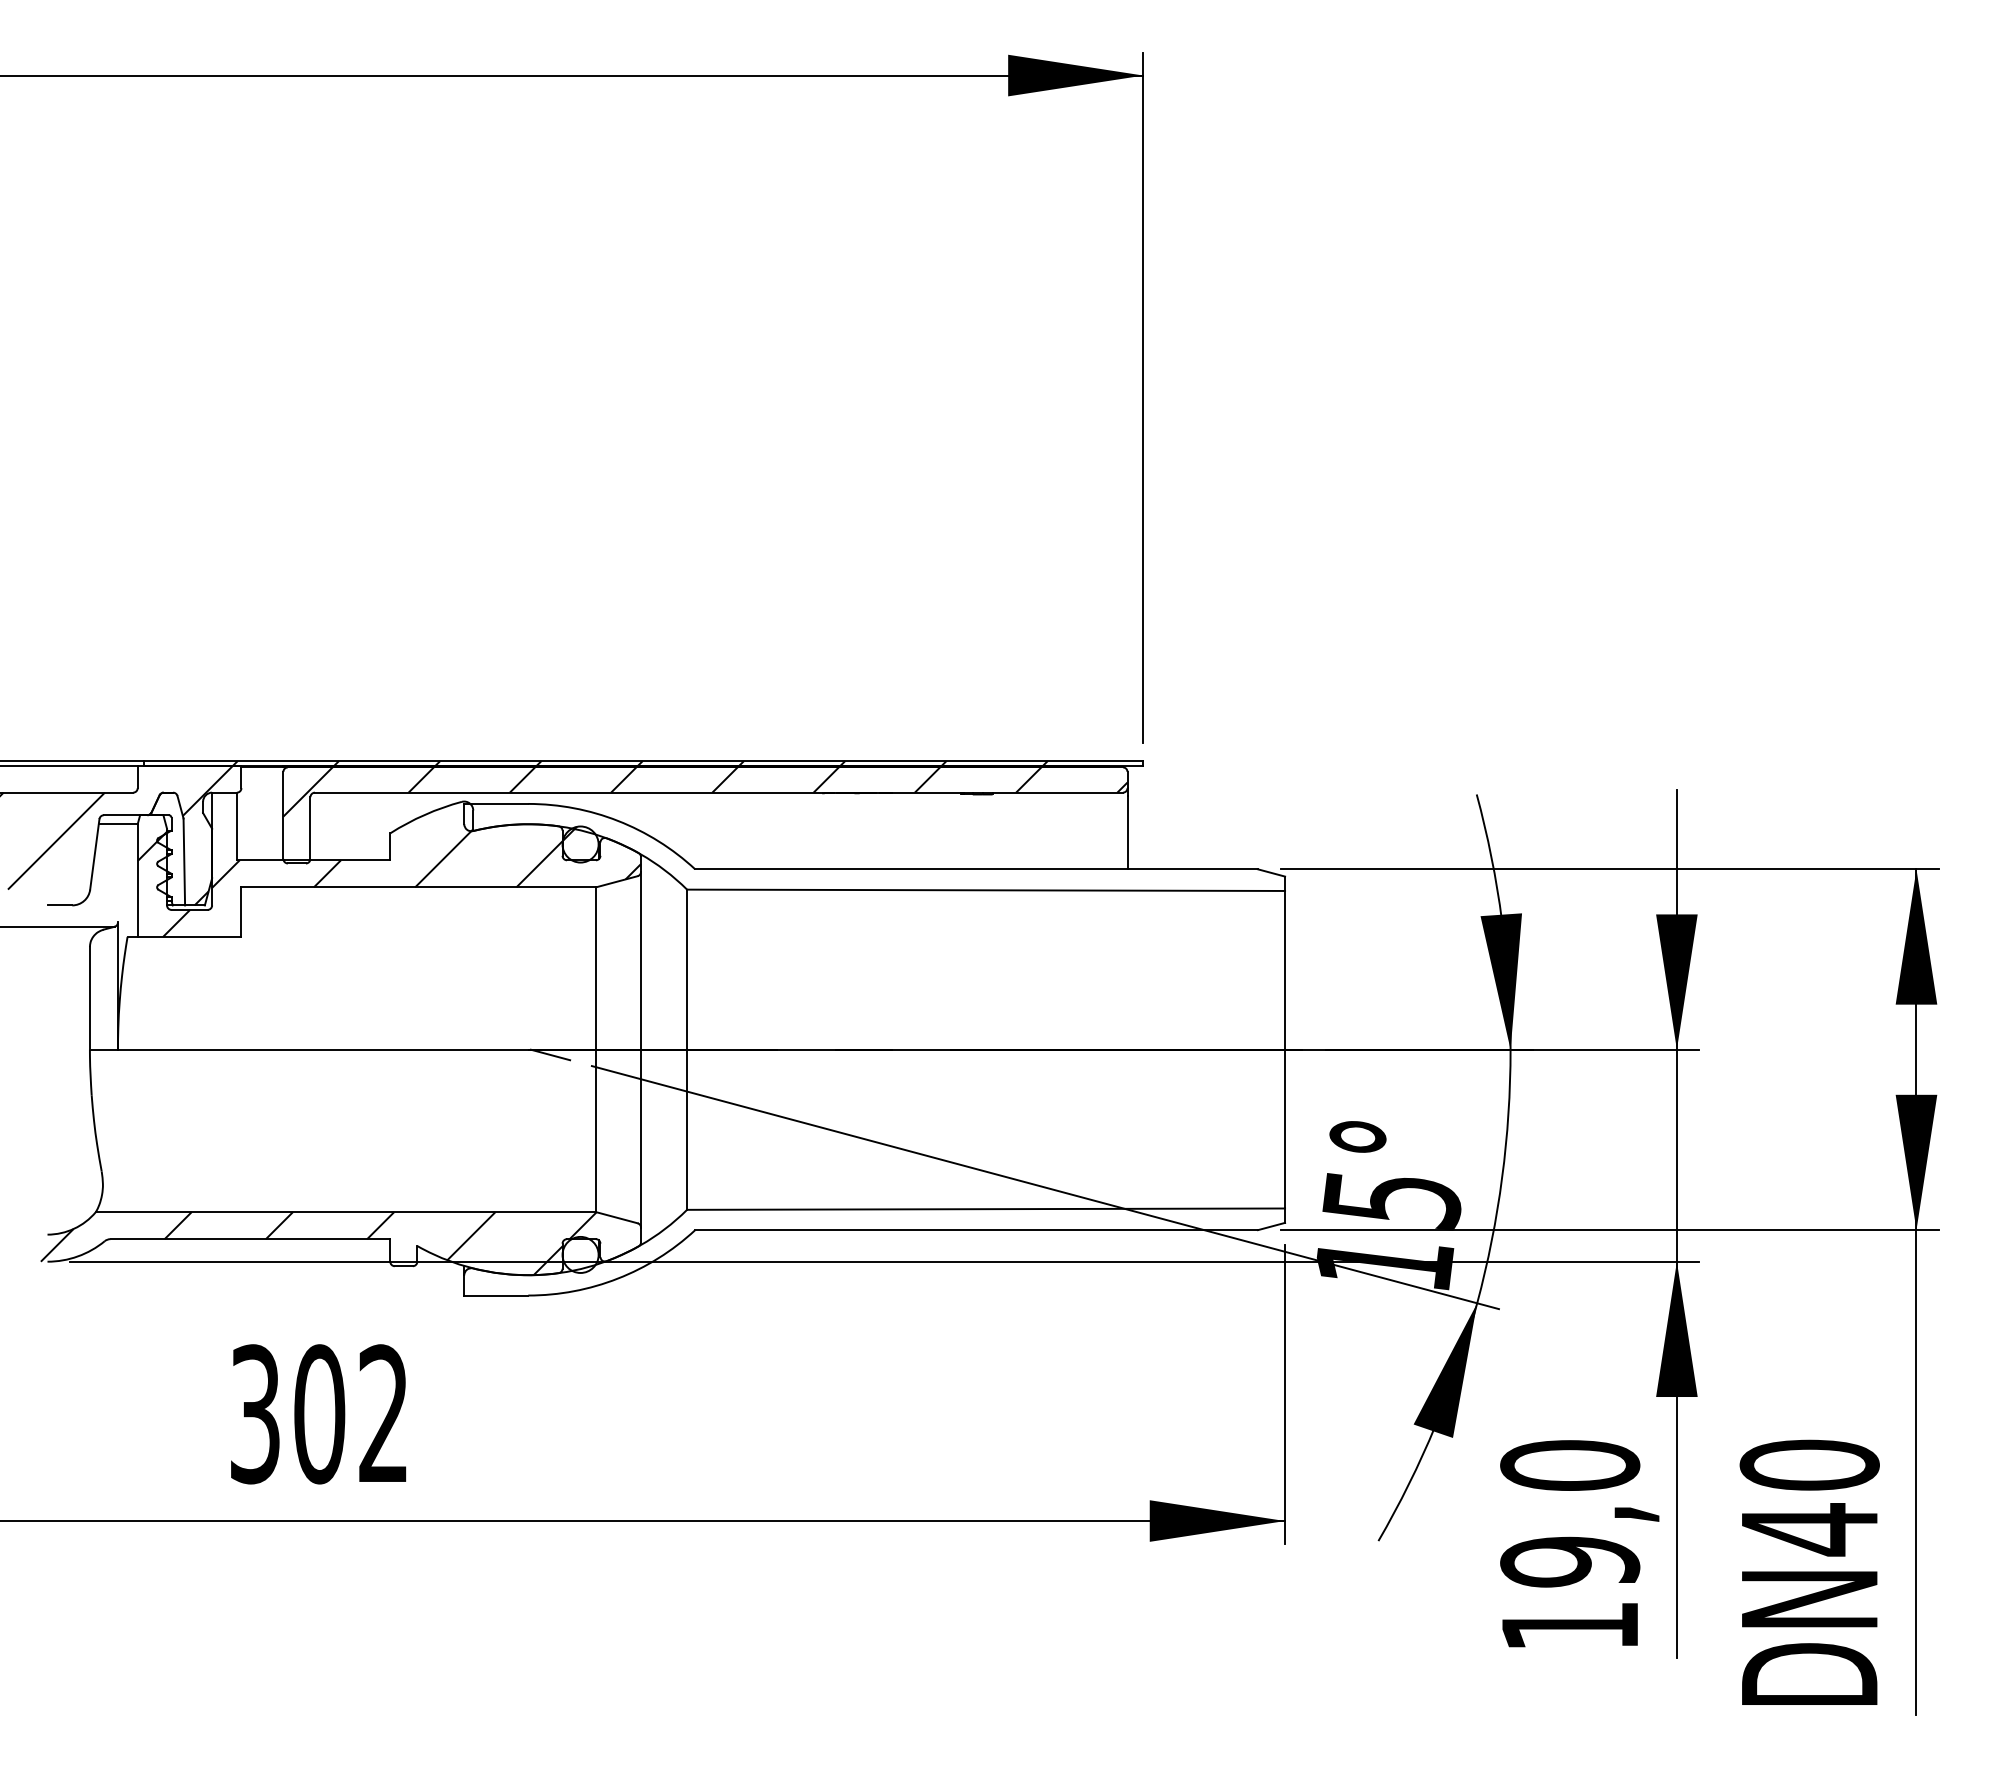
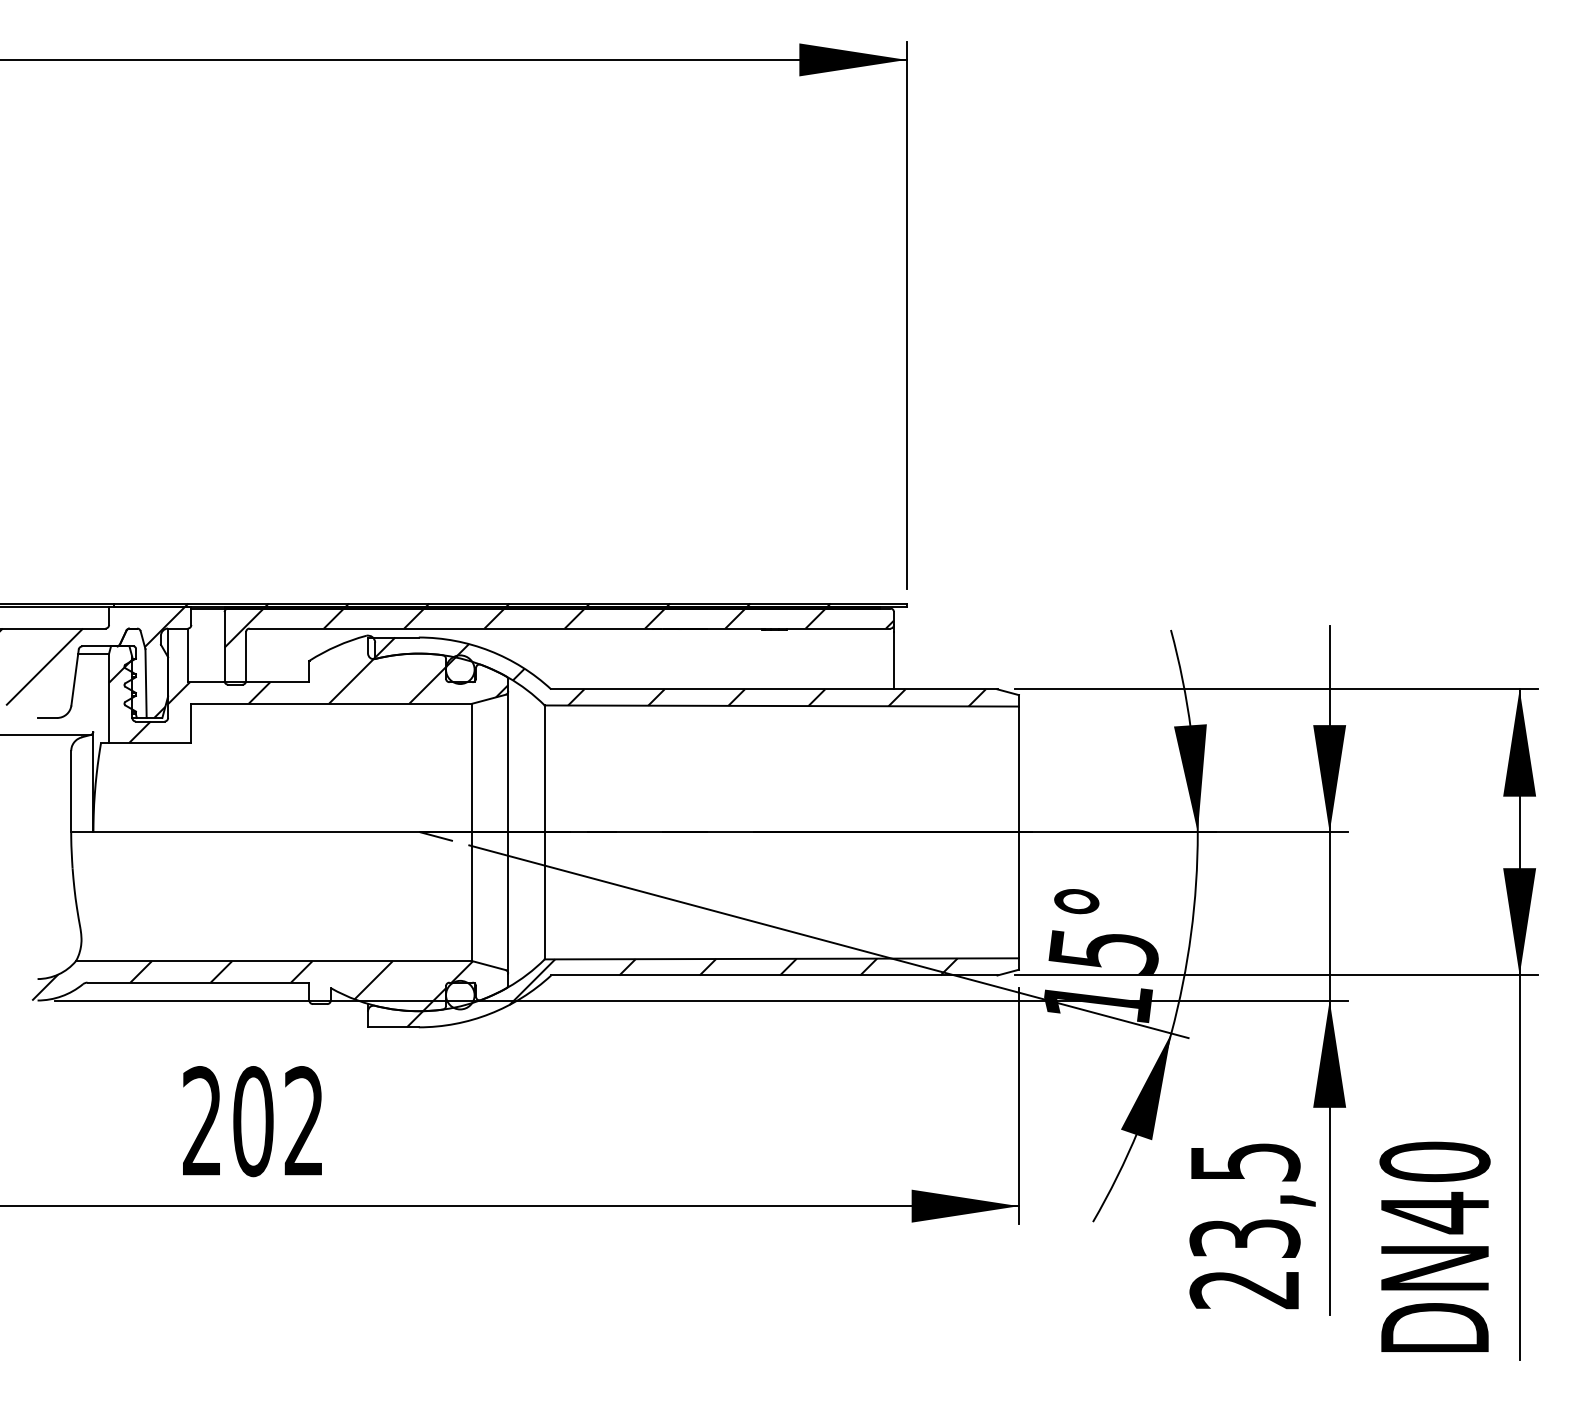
hatch: (857, 846) -> (679, 671), added
hatch: (860, 1251) -> (682, 992), added
text: (254, 1414) -> (201, 1121), 302 -> 202
text: (1570, 1545) -> (1245, 1225), 19,0 -> 23,5

